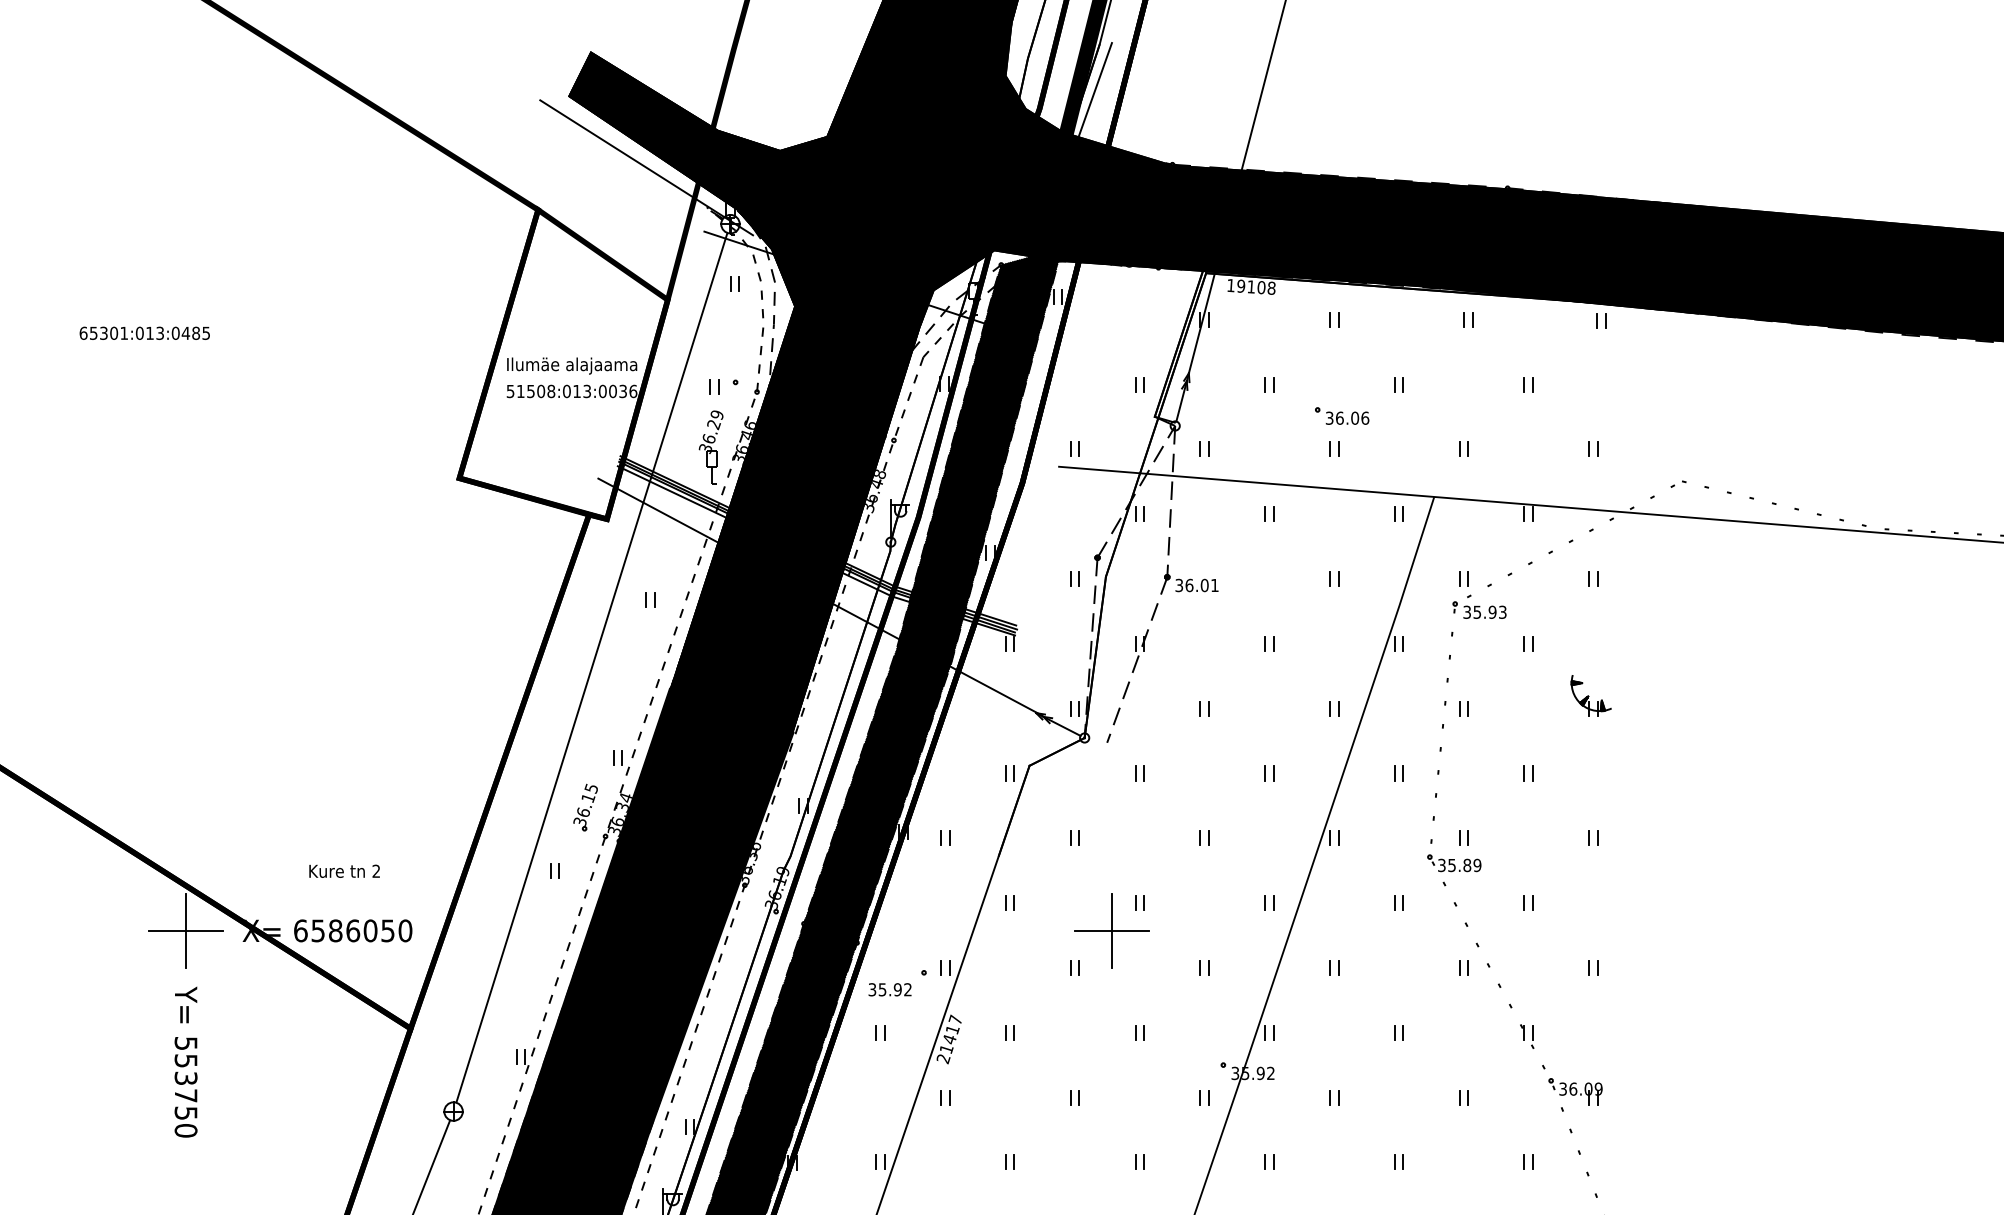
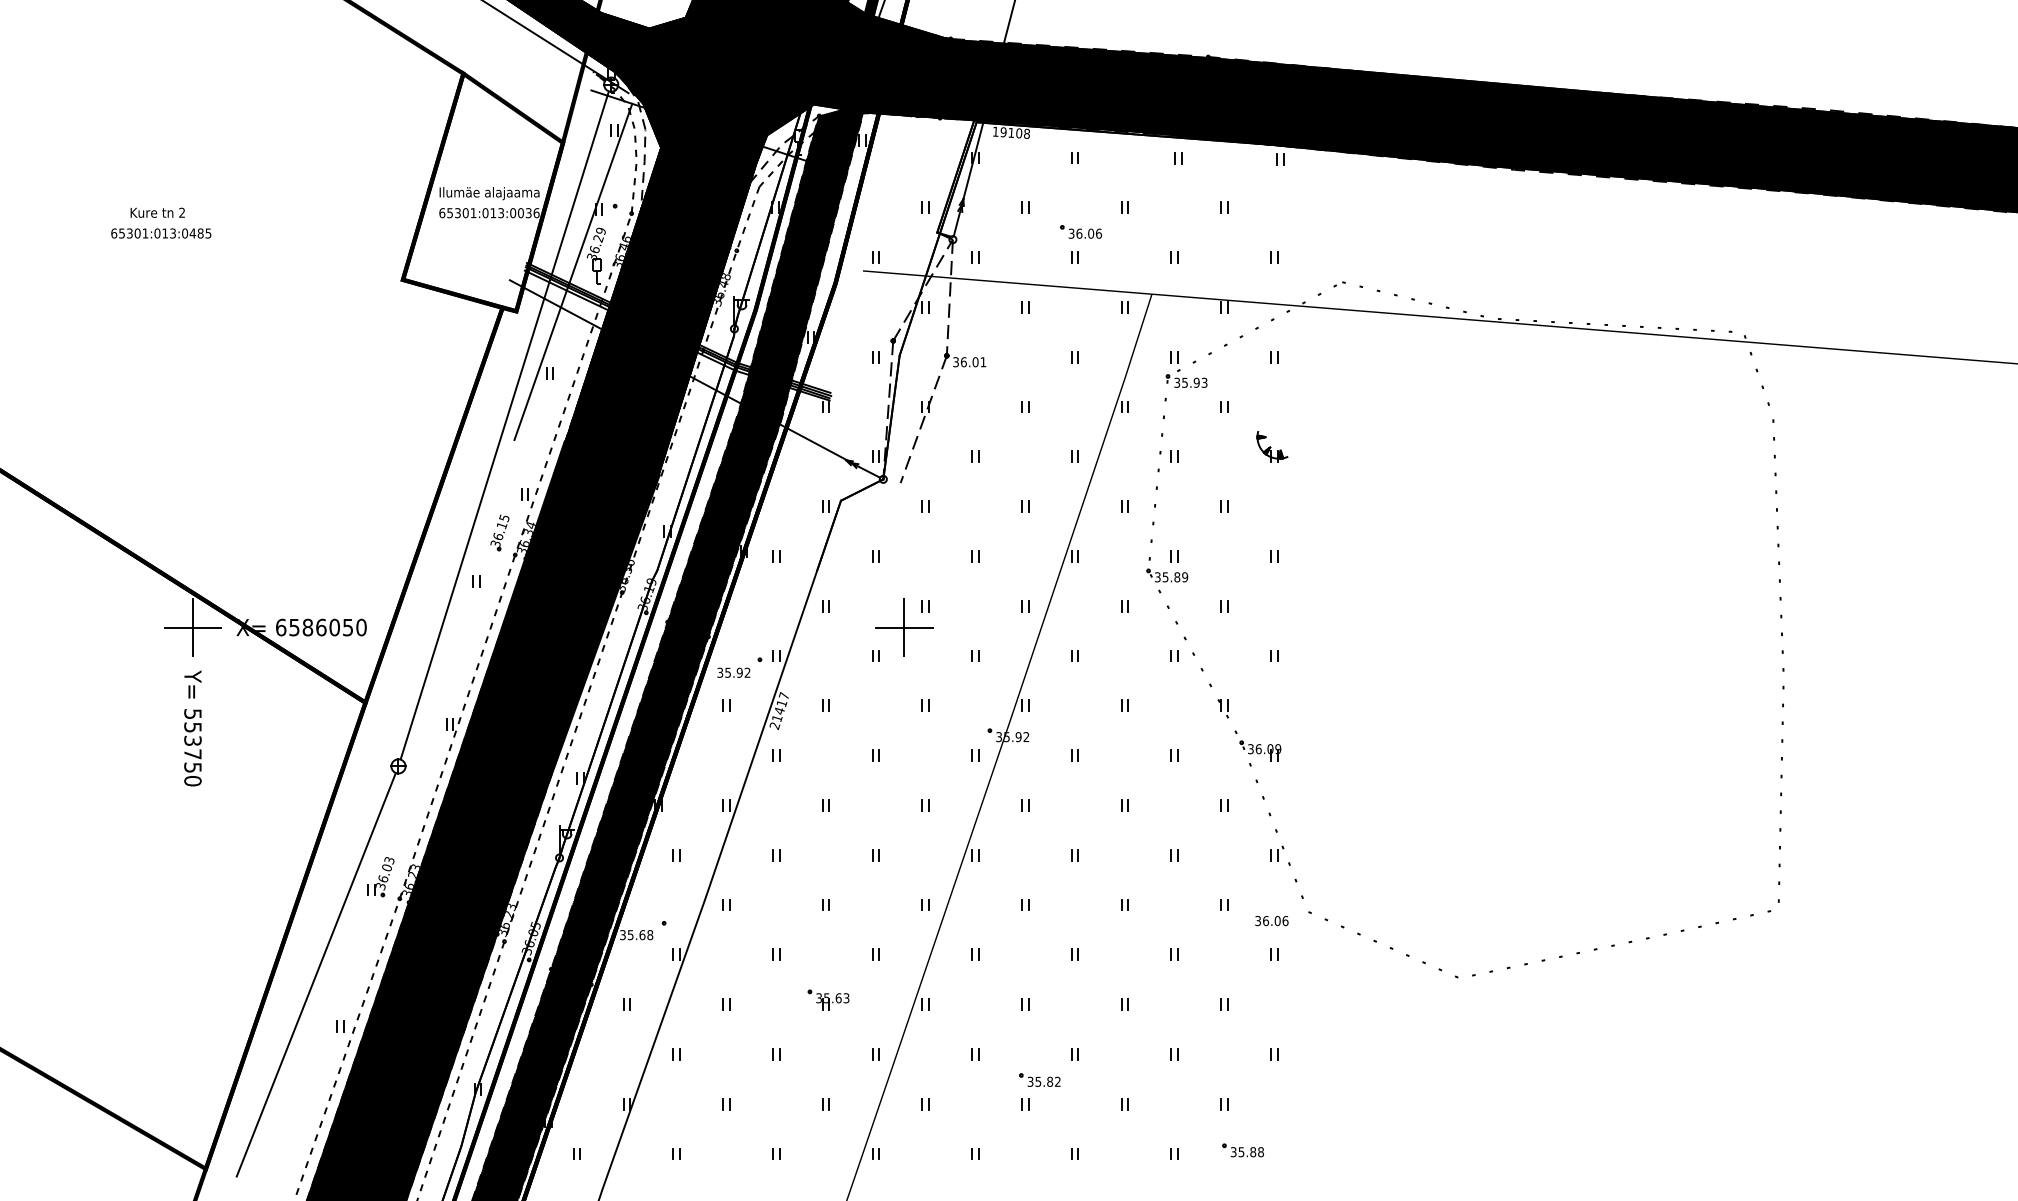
text: (145, 333) -> (161, 233), moved
text: (530, 391) -> (457, 213), 51508:013:0036 -> 65301:013:0036
line: (681, 467) -> (573, 271), added
text: (344, 870) -> (157, 212), moved

